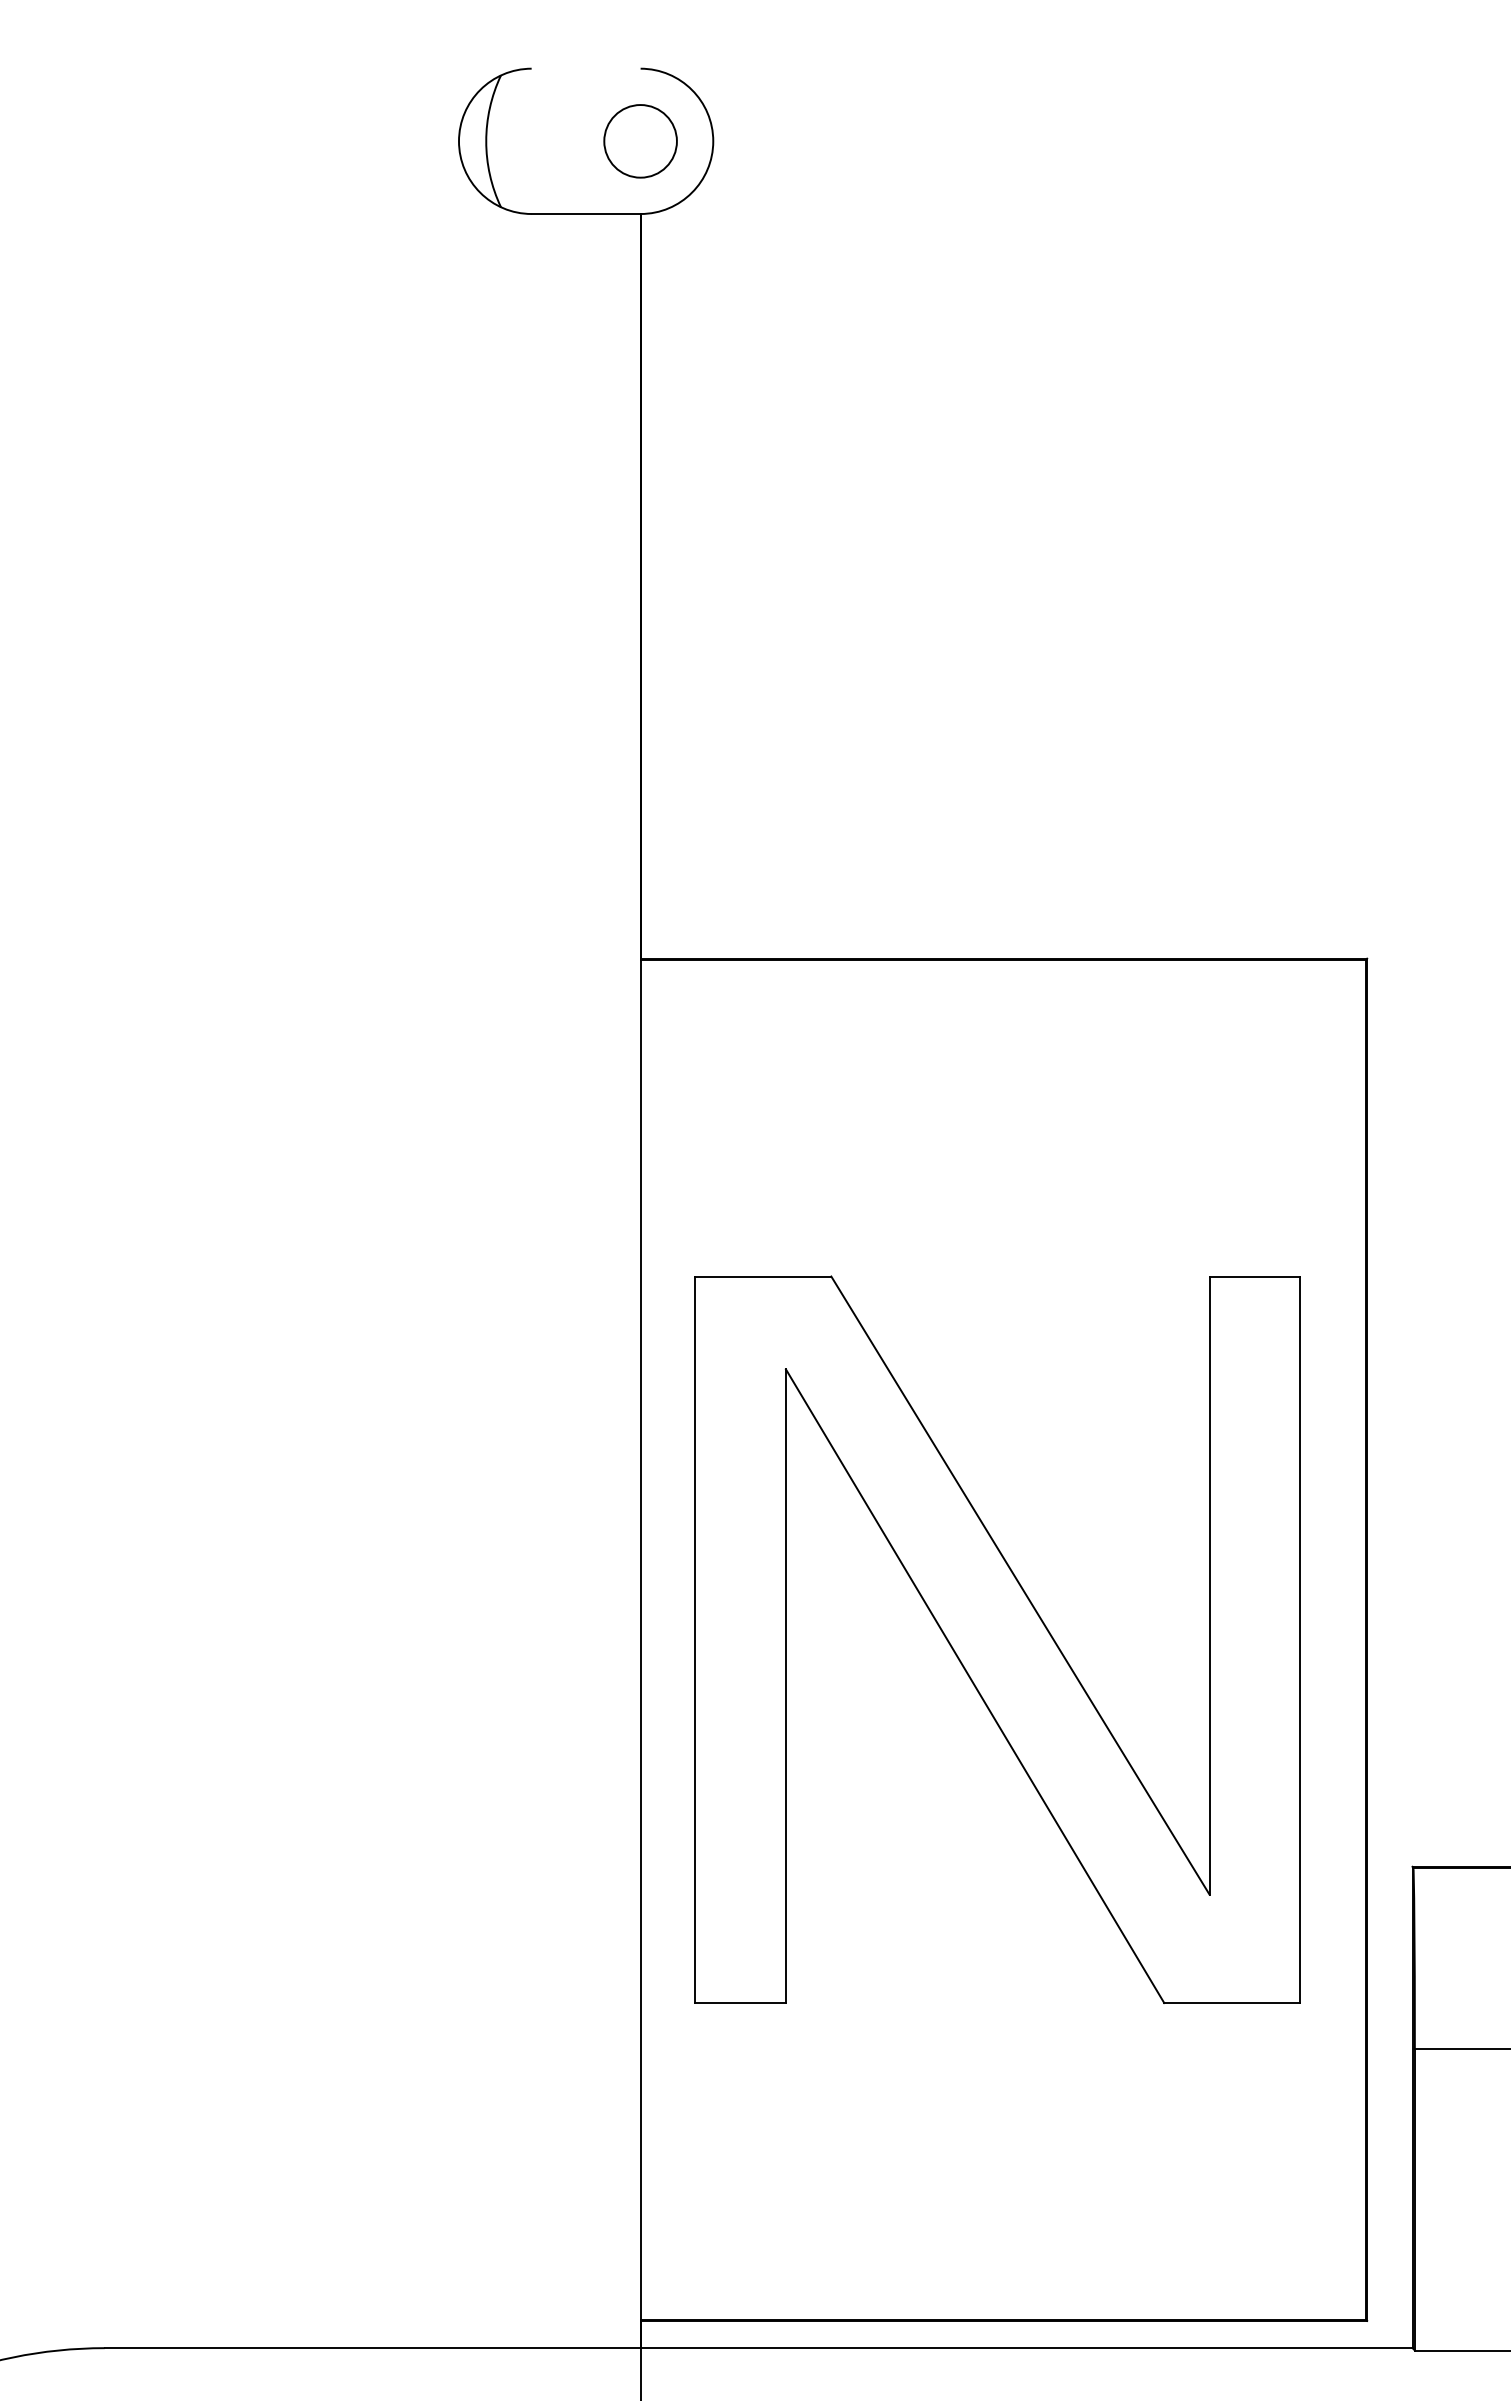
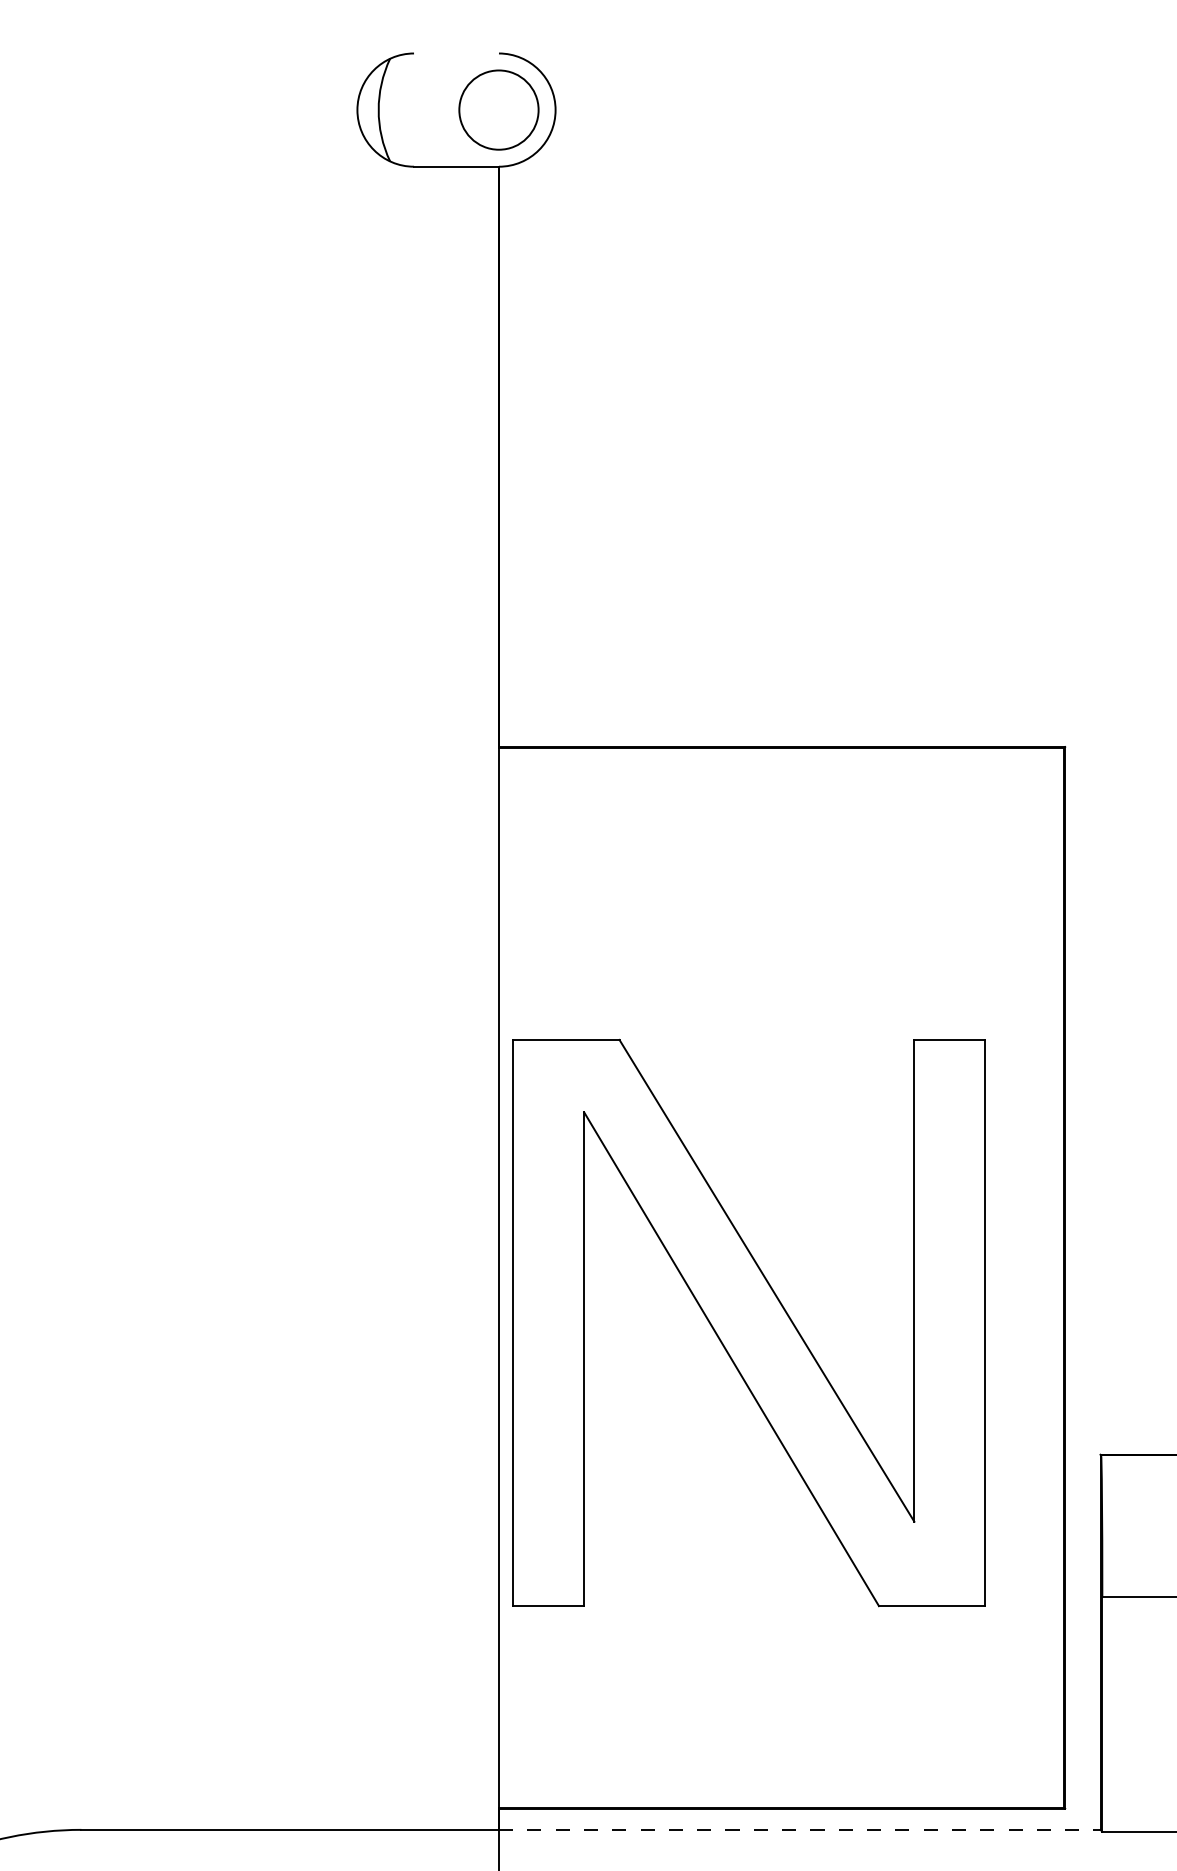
circle: (640, 141) -> (498, 110), size x1.4
part: (997, 1639) -> (749, 1322), moved
line: (1026, 2348) -> (799, 1830), solid -> dashed

